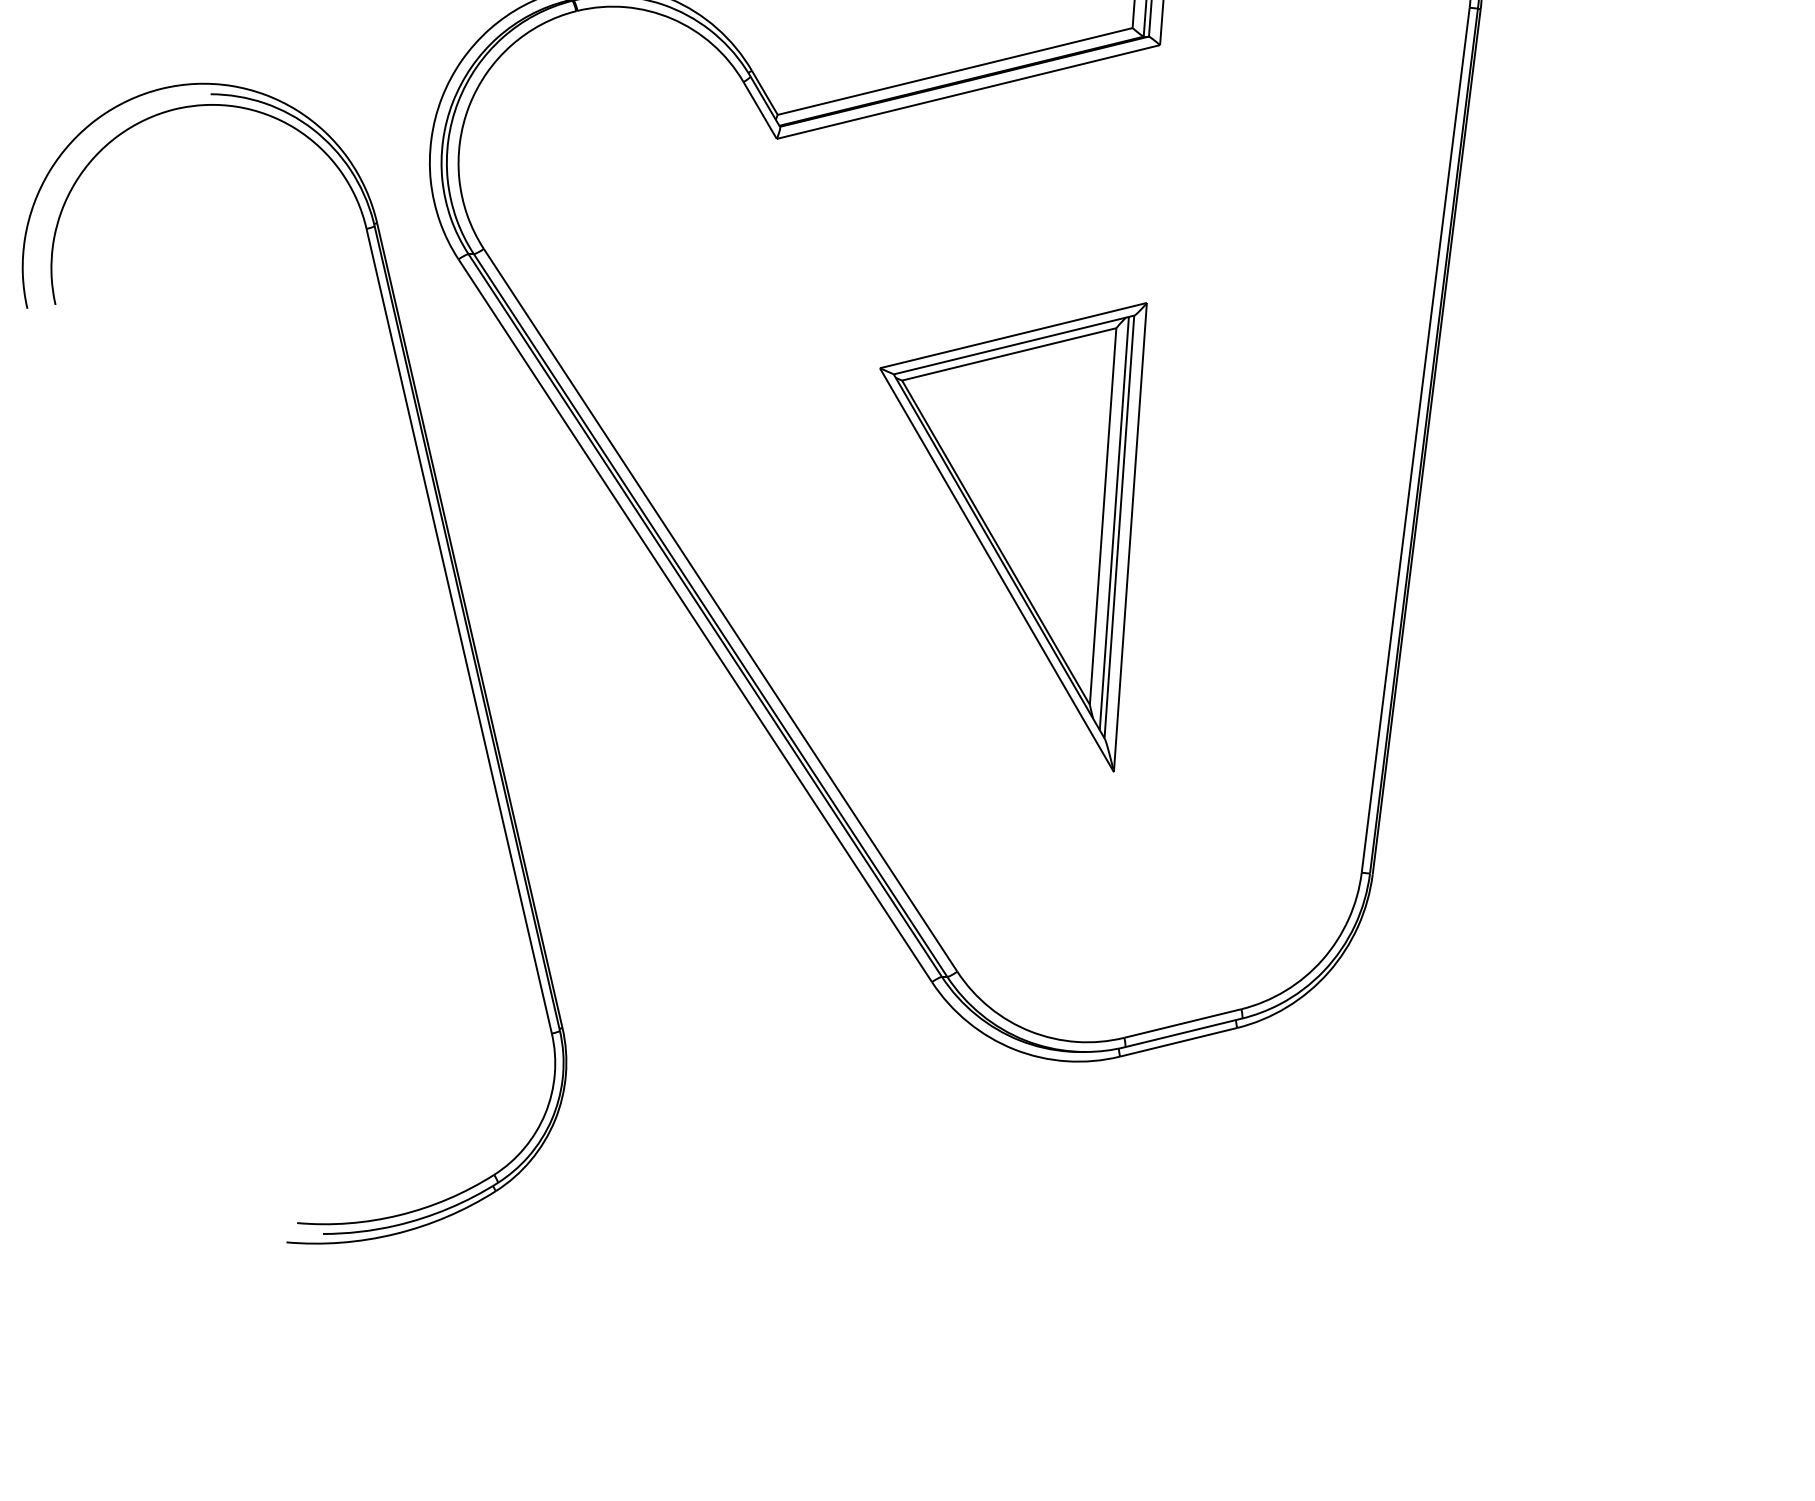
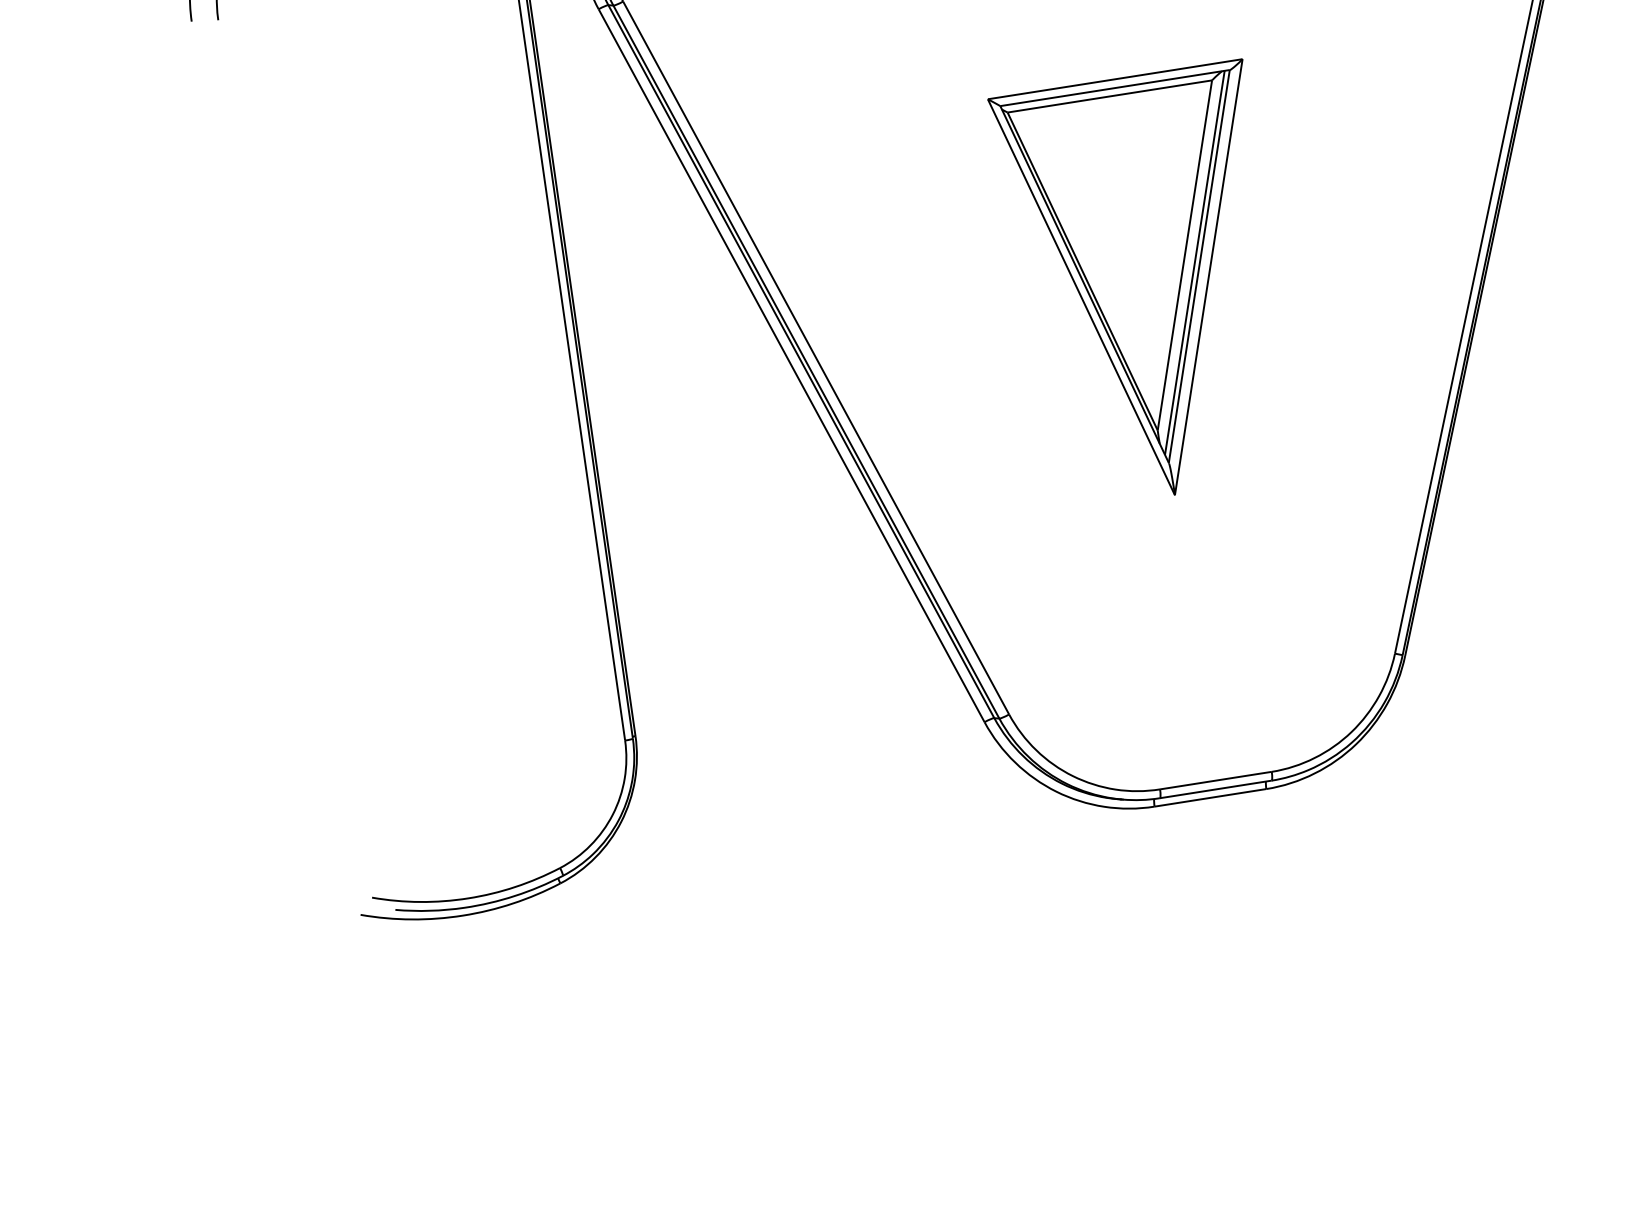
part: (1013, 537) -> (1099, 268), moved

